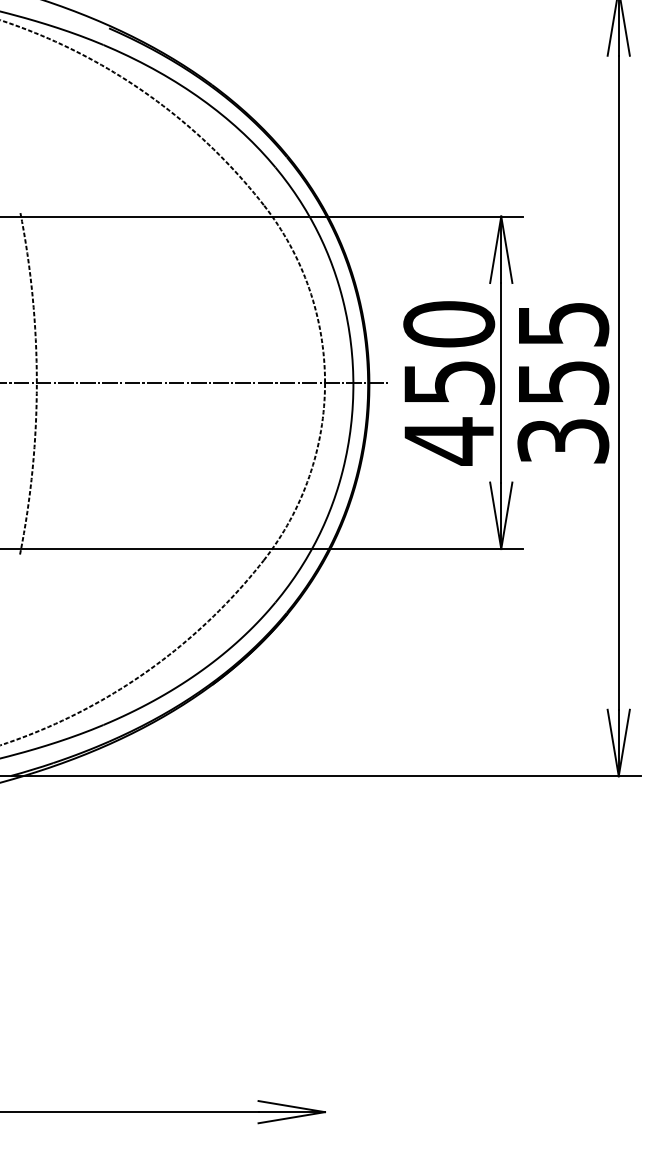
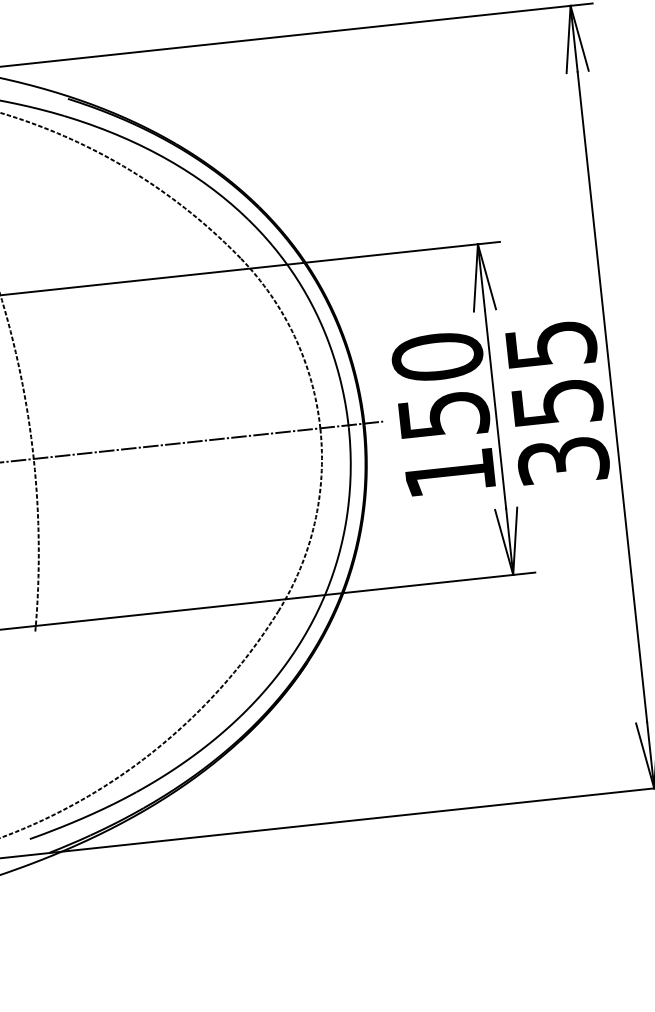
text: (448, 441) -> (449, 473), 450 -> 150

